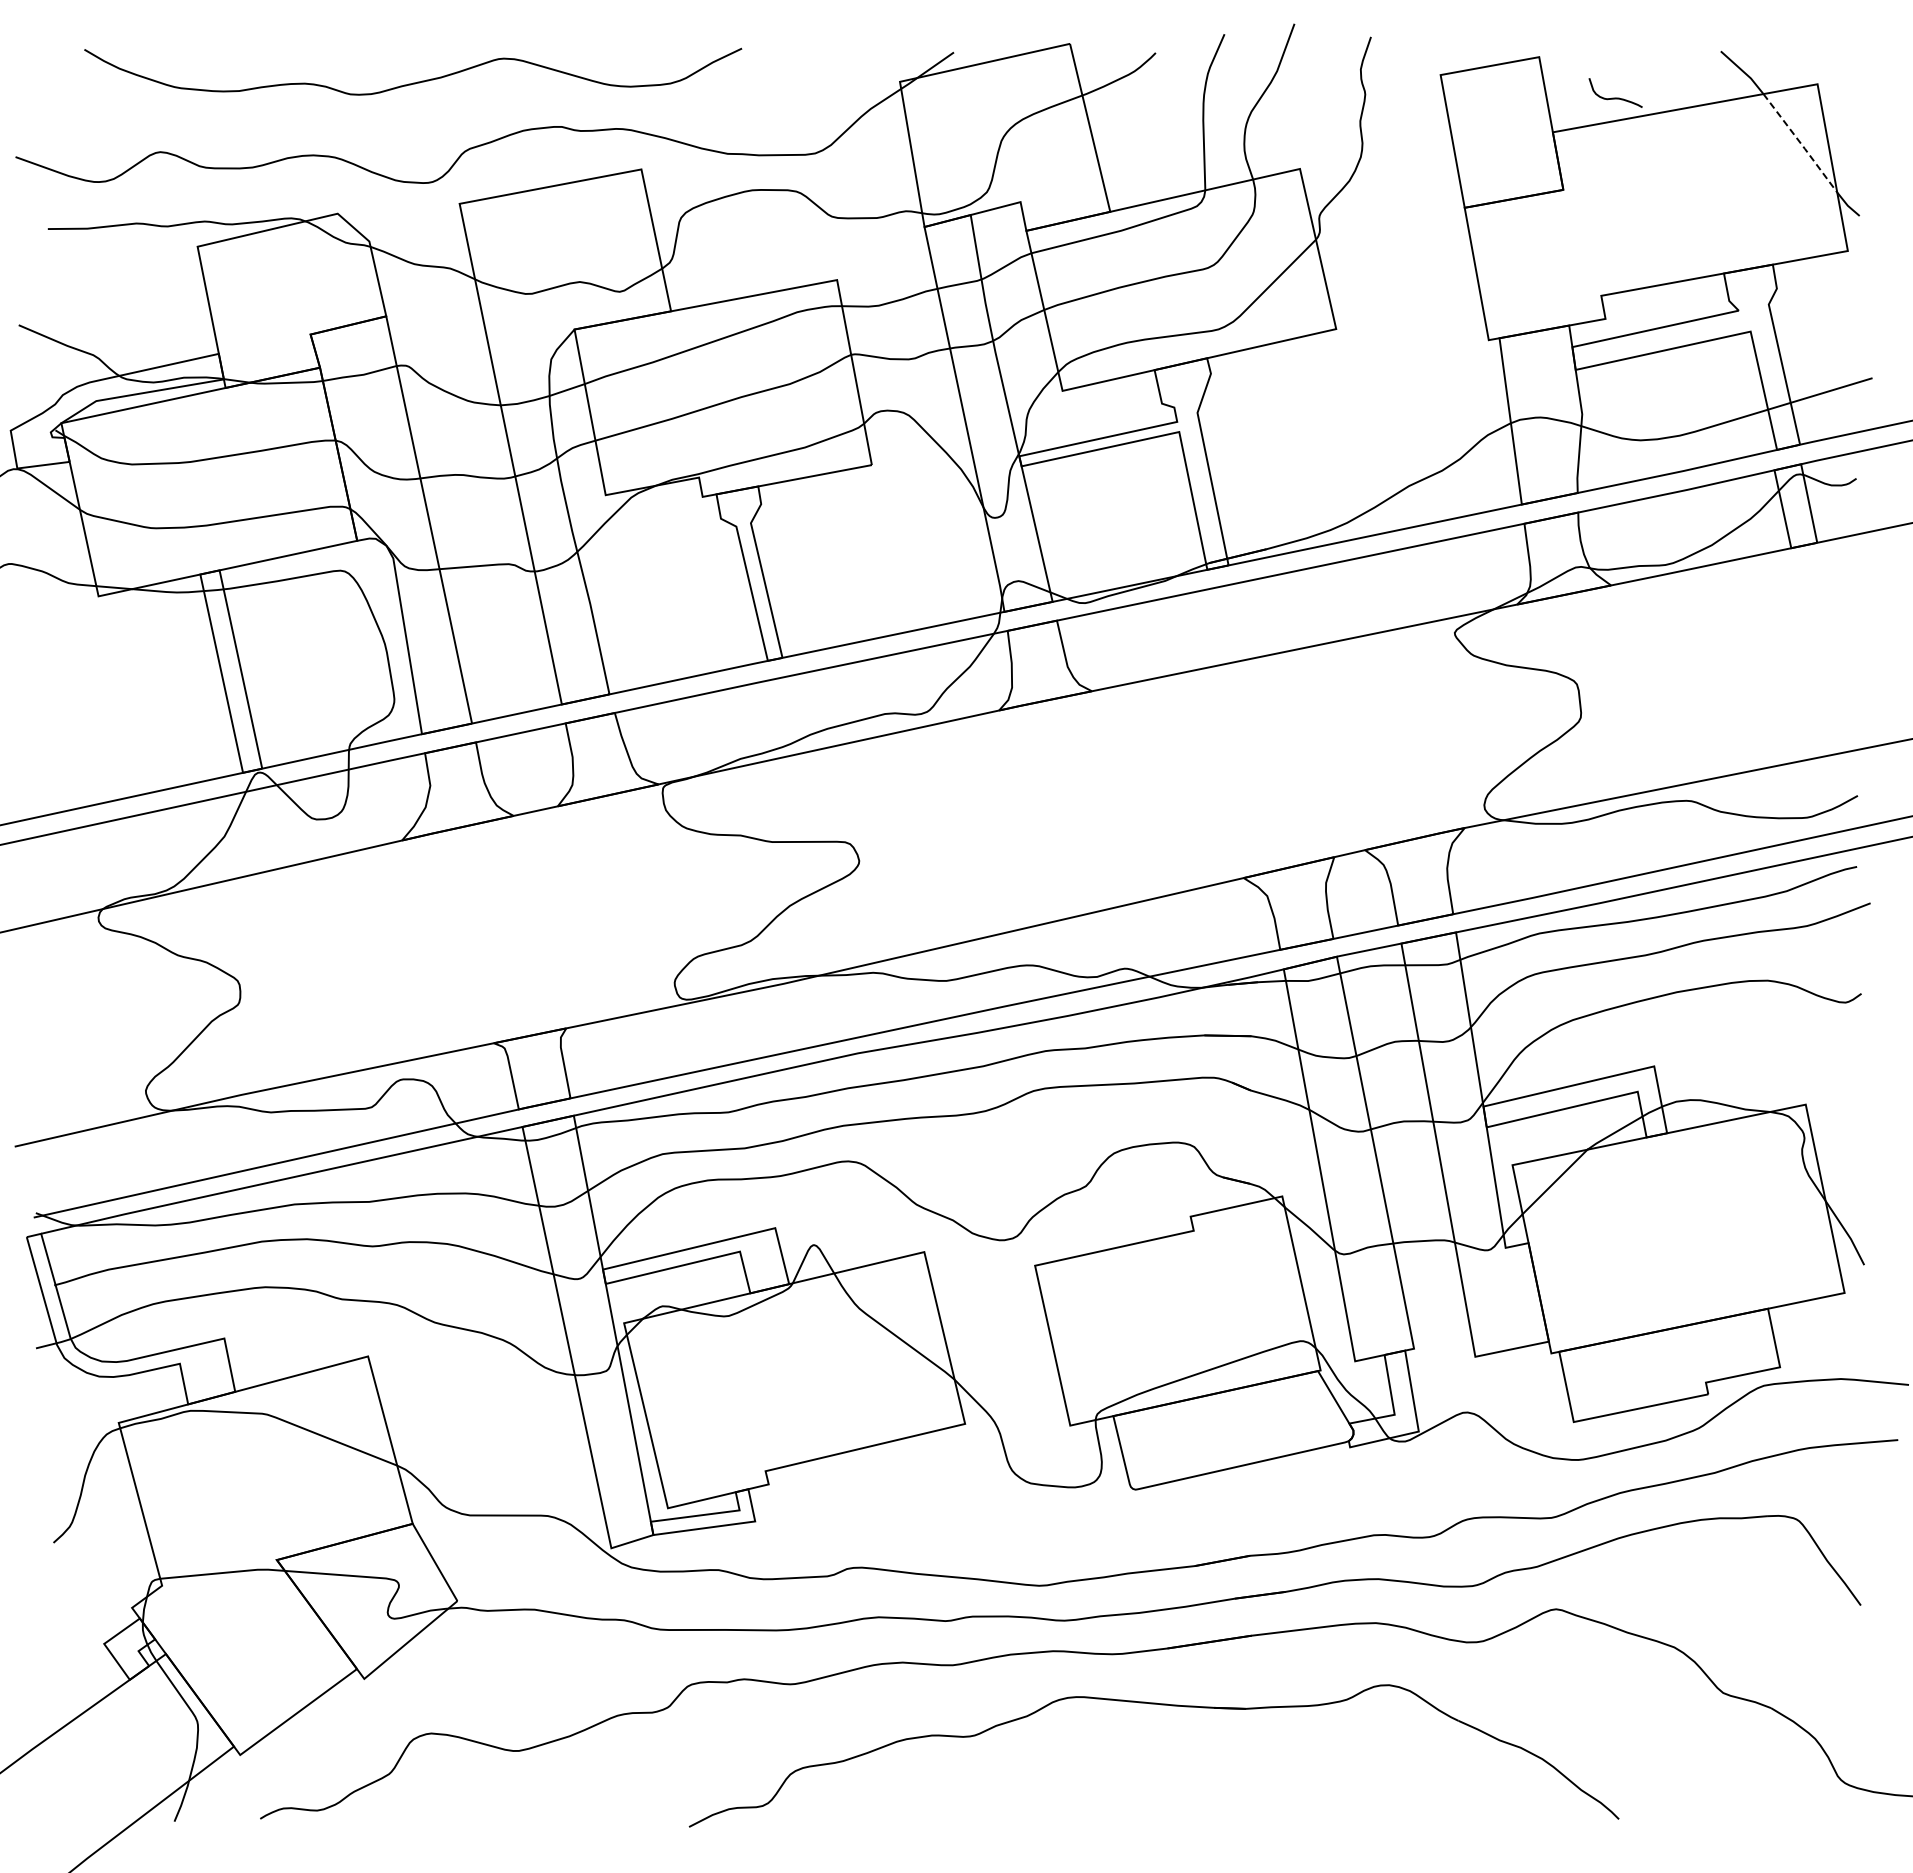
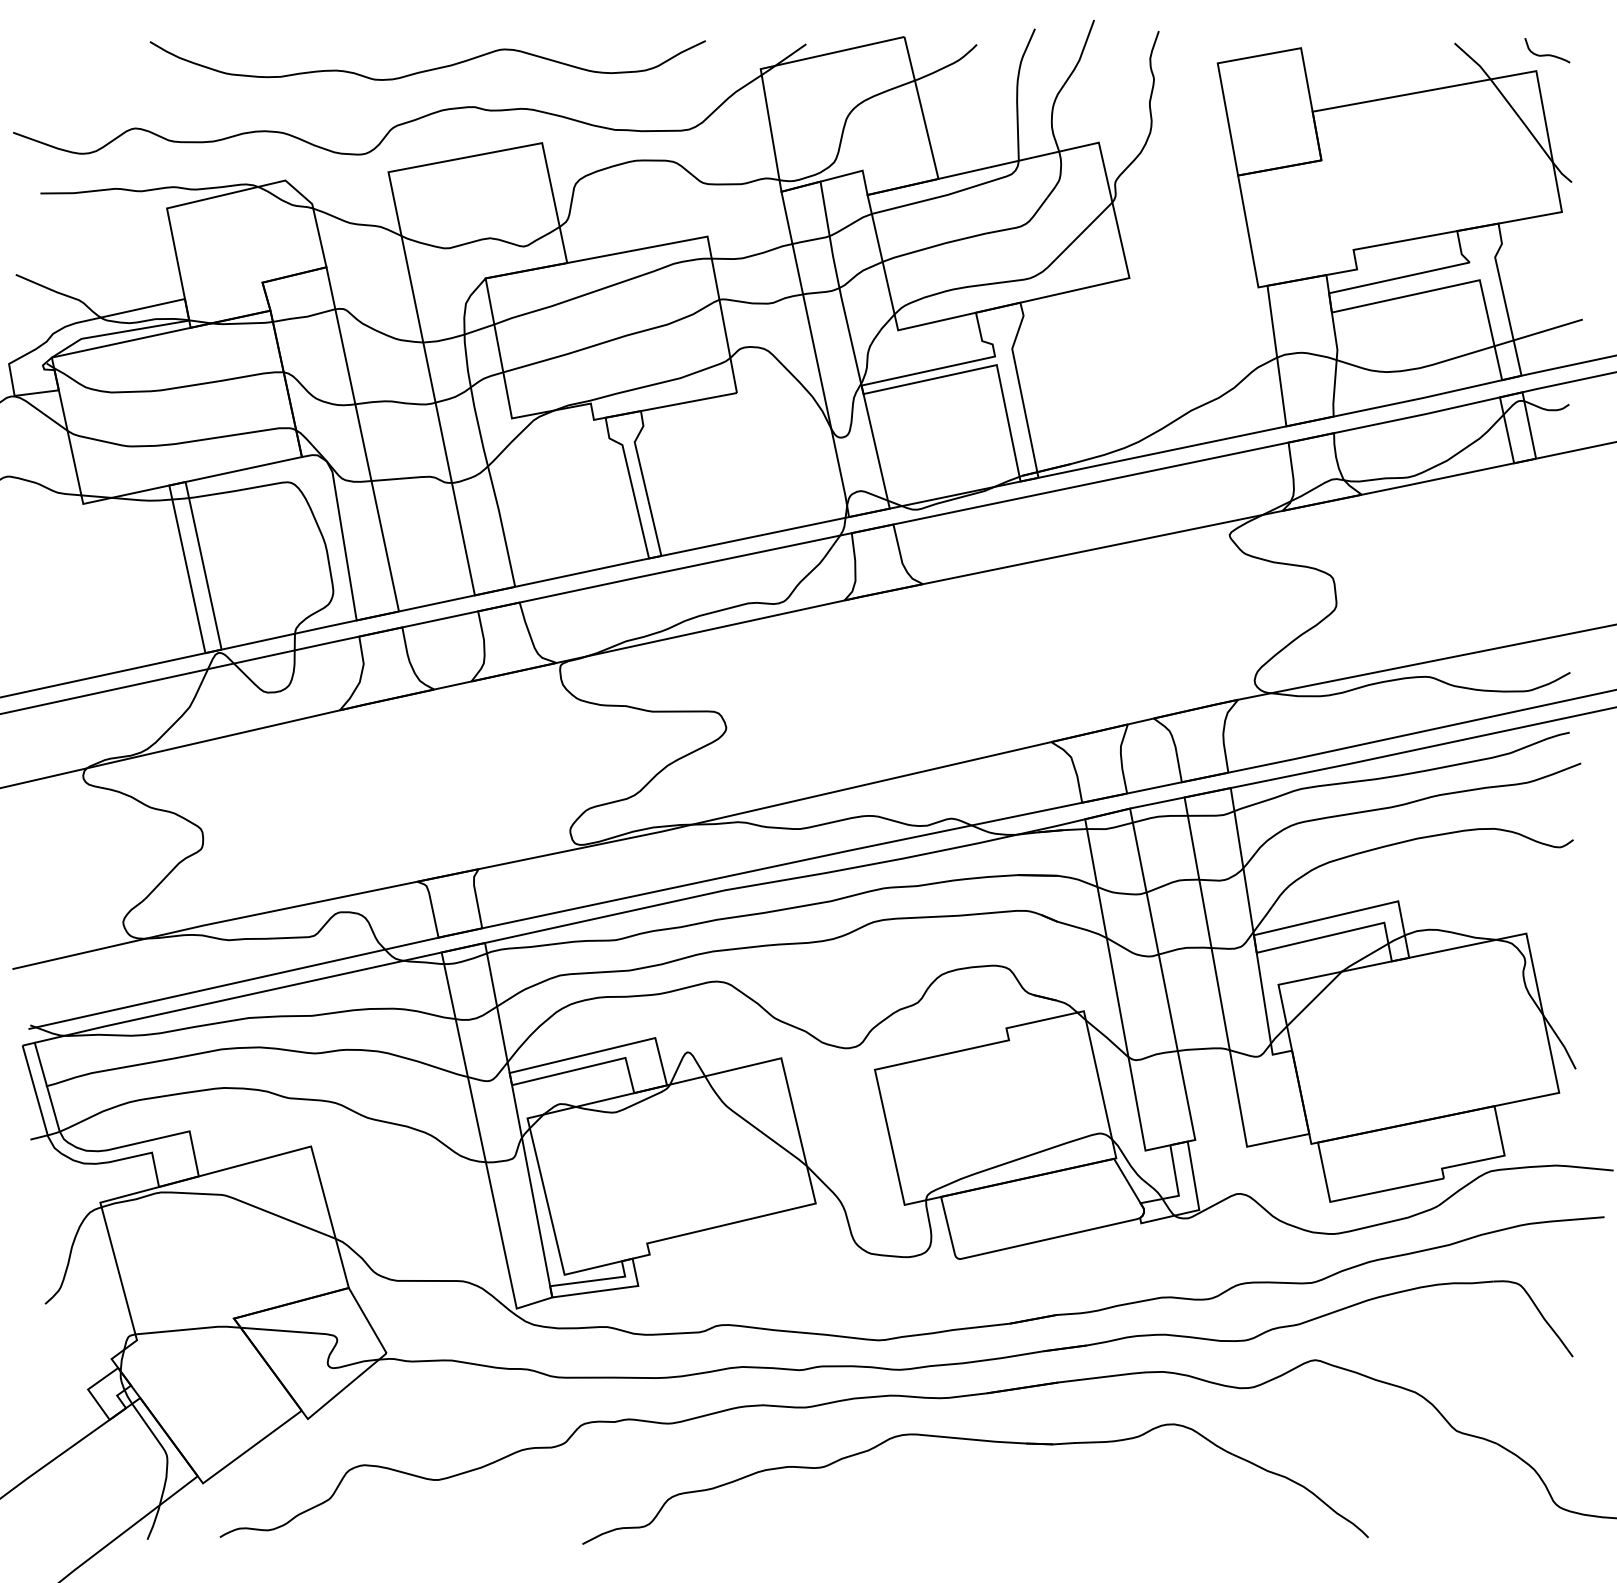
curve: (417, 81) -> (431, 68), moved
curve: (1615, 97) -> (1547, 54), moved
line: (1801, 144) -> (1522, 122), dashed -> solid

